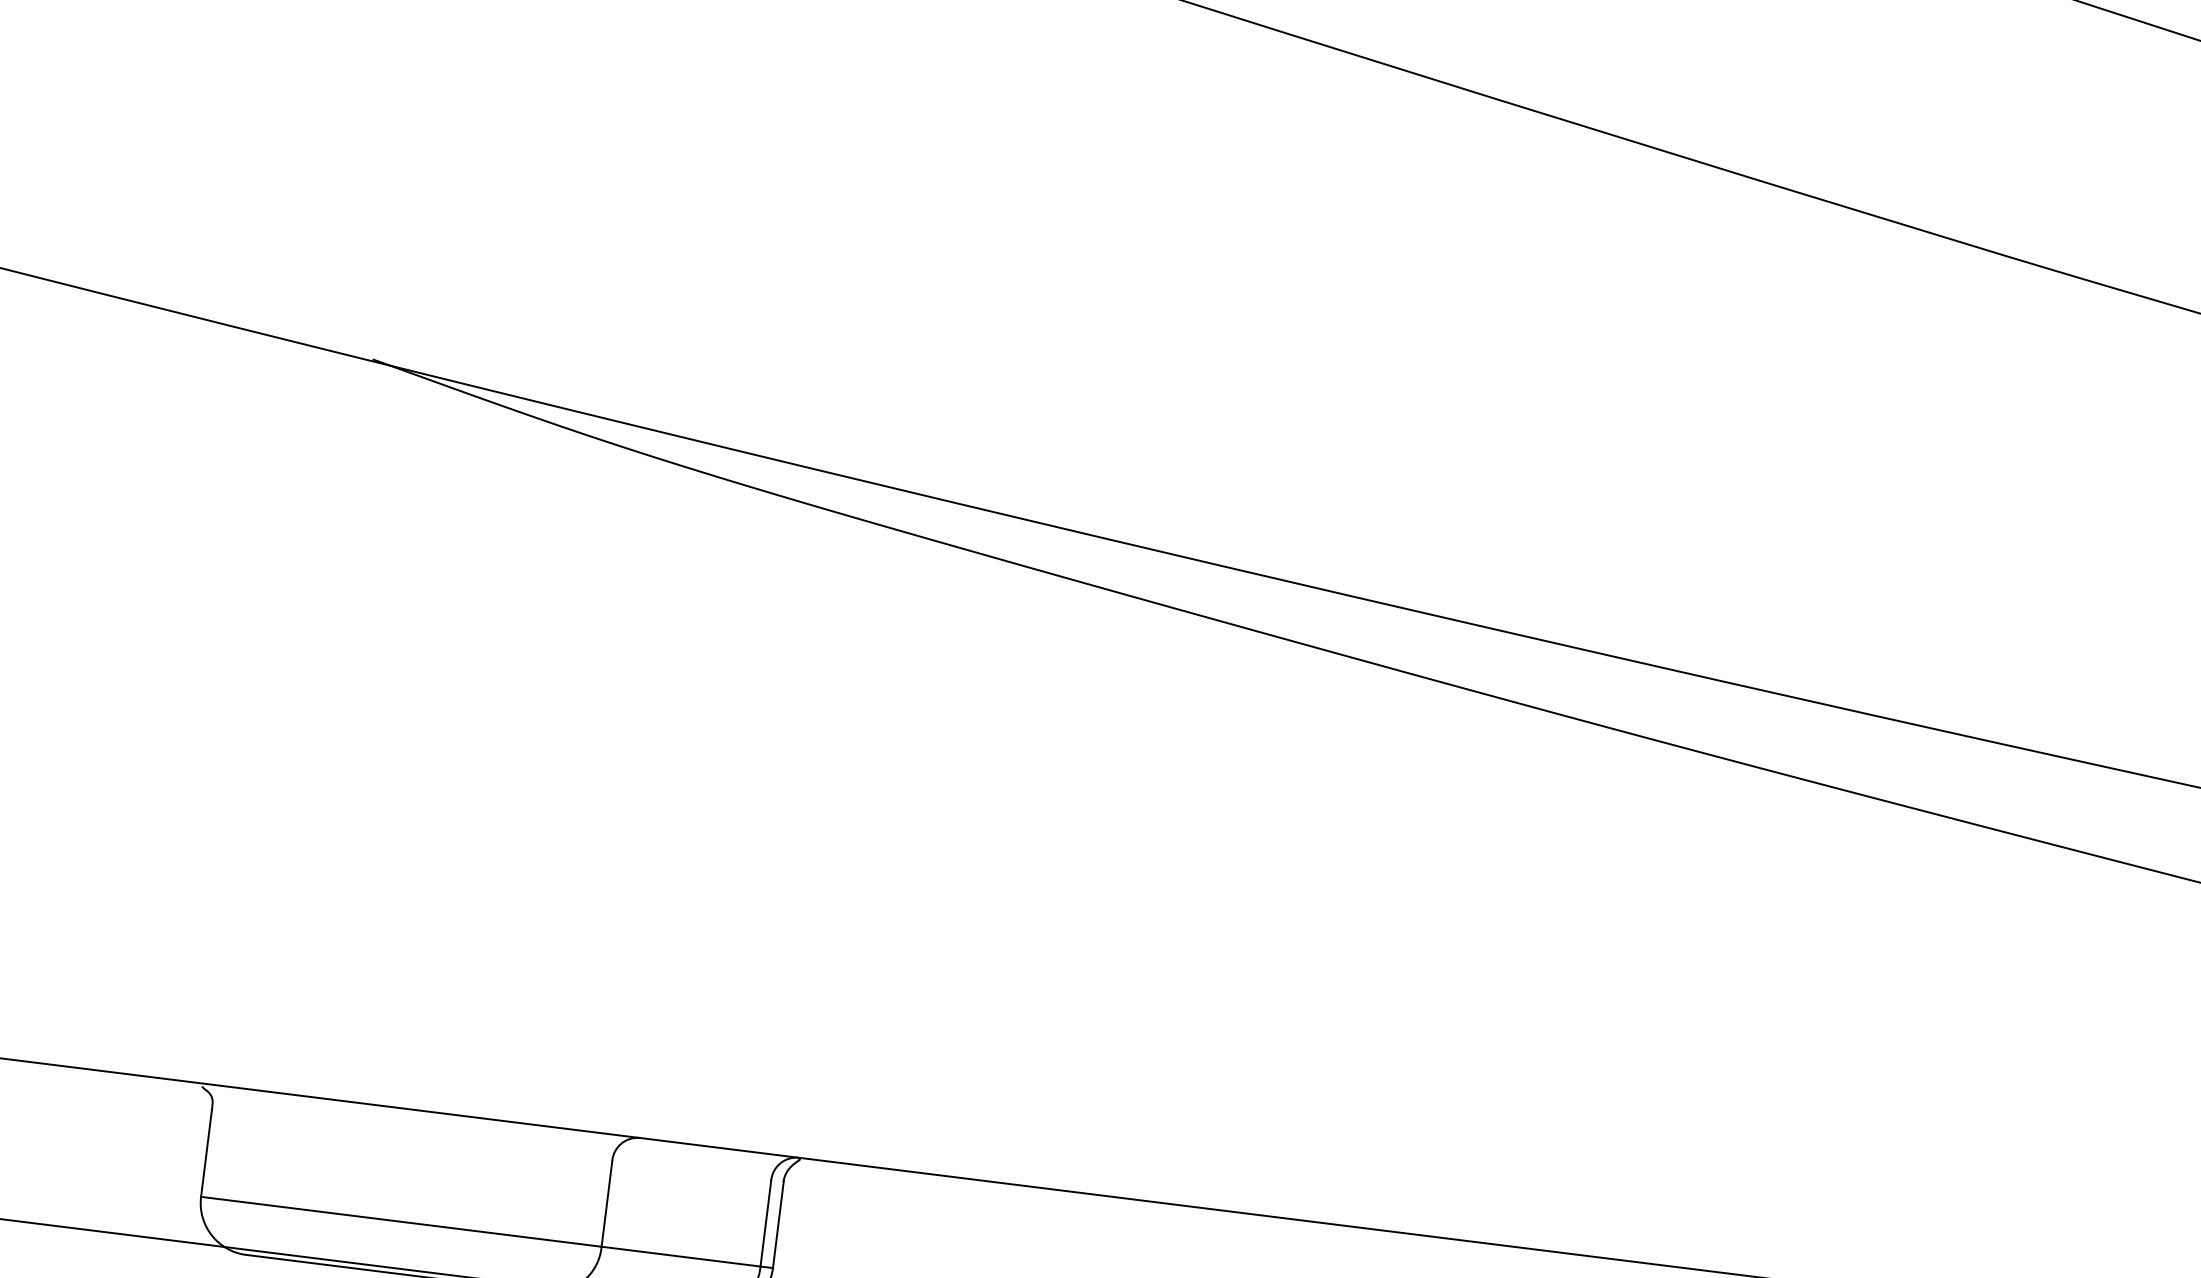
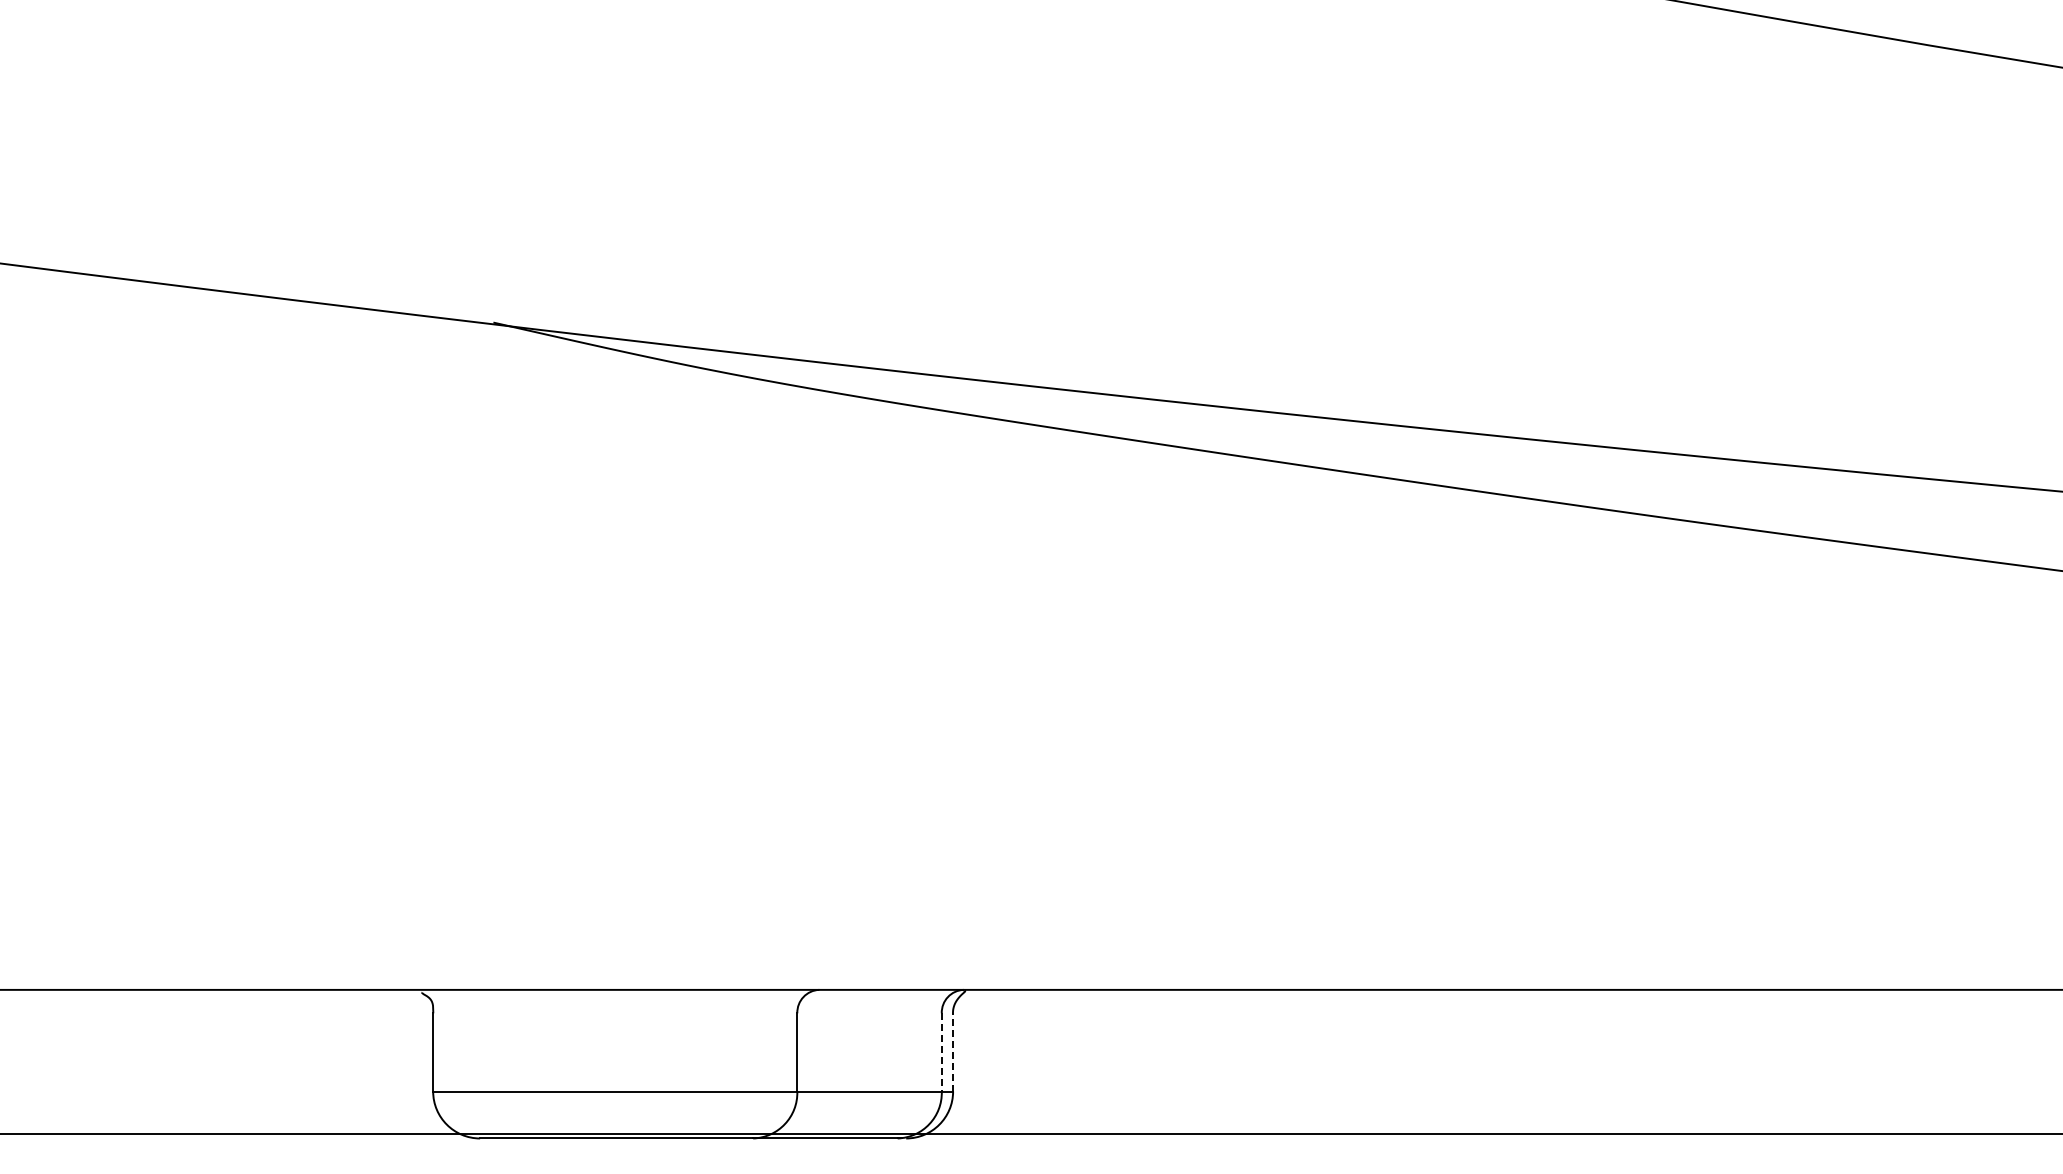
line: (765, 1223) -> (941, 1052), solid -> dashed
line: (778, 1225) -> (953, 1052), solid -> dashed

